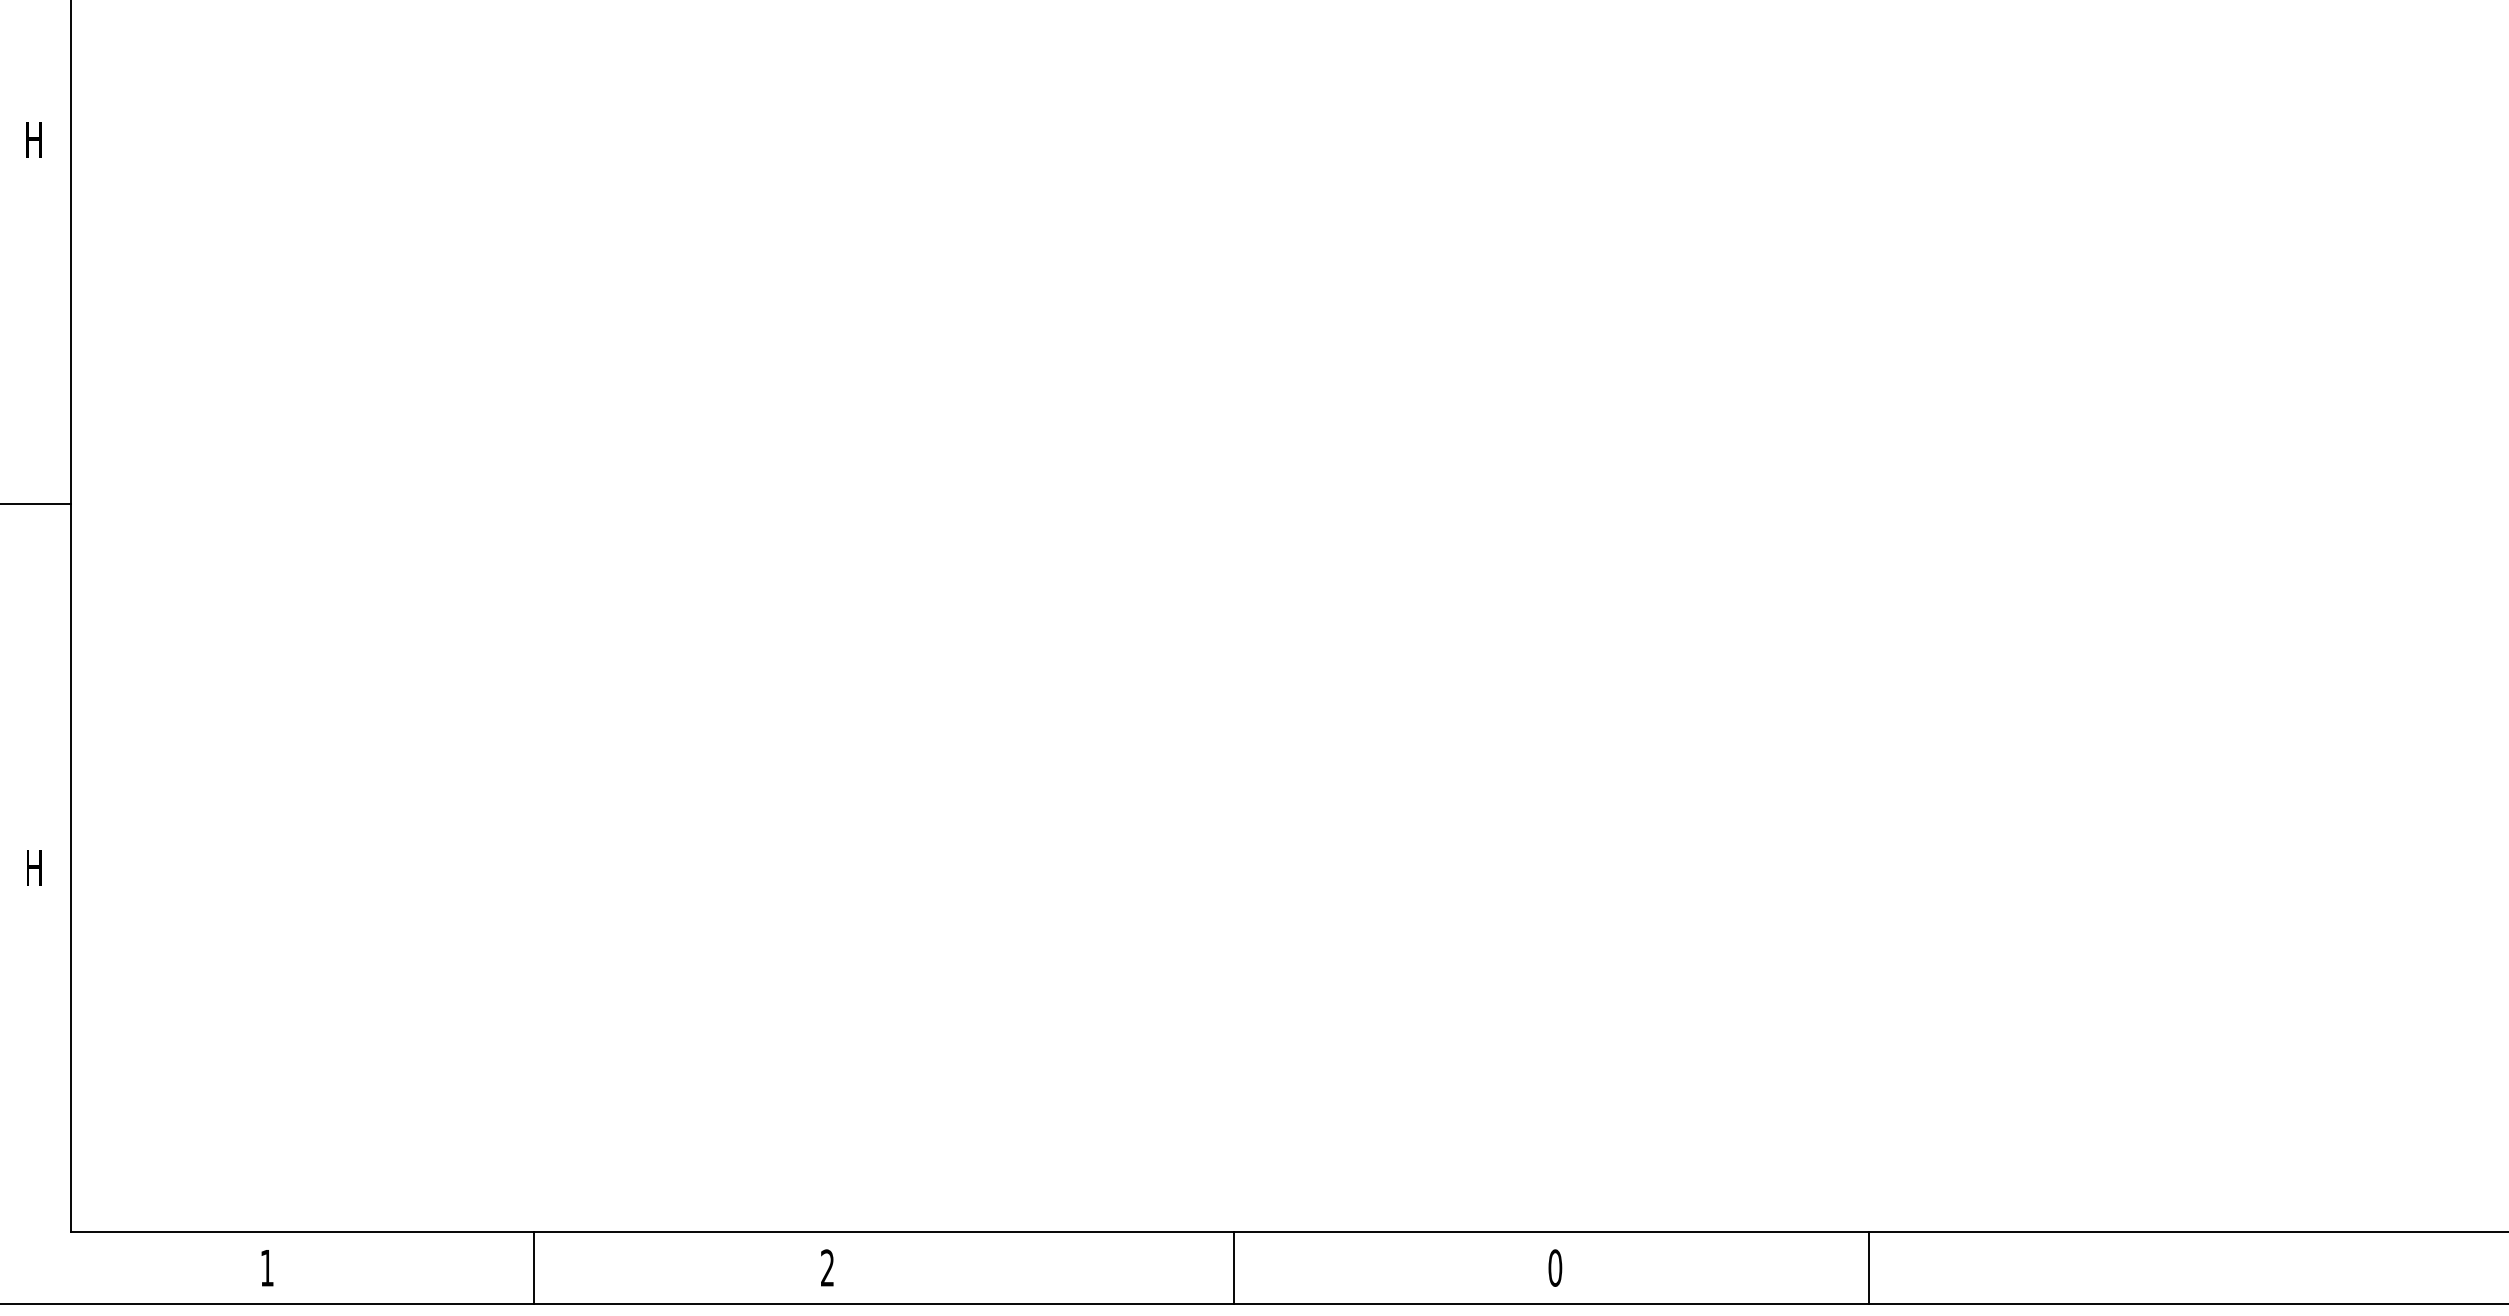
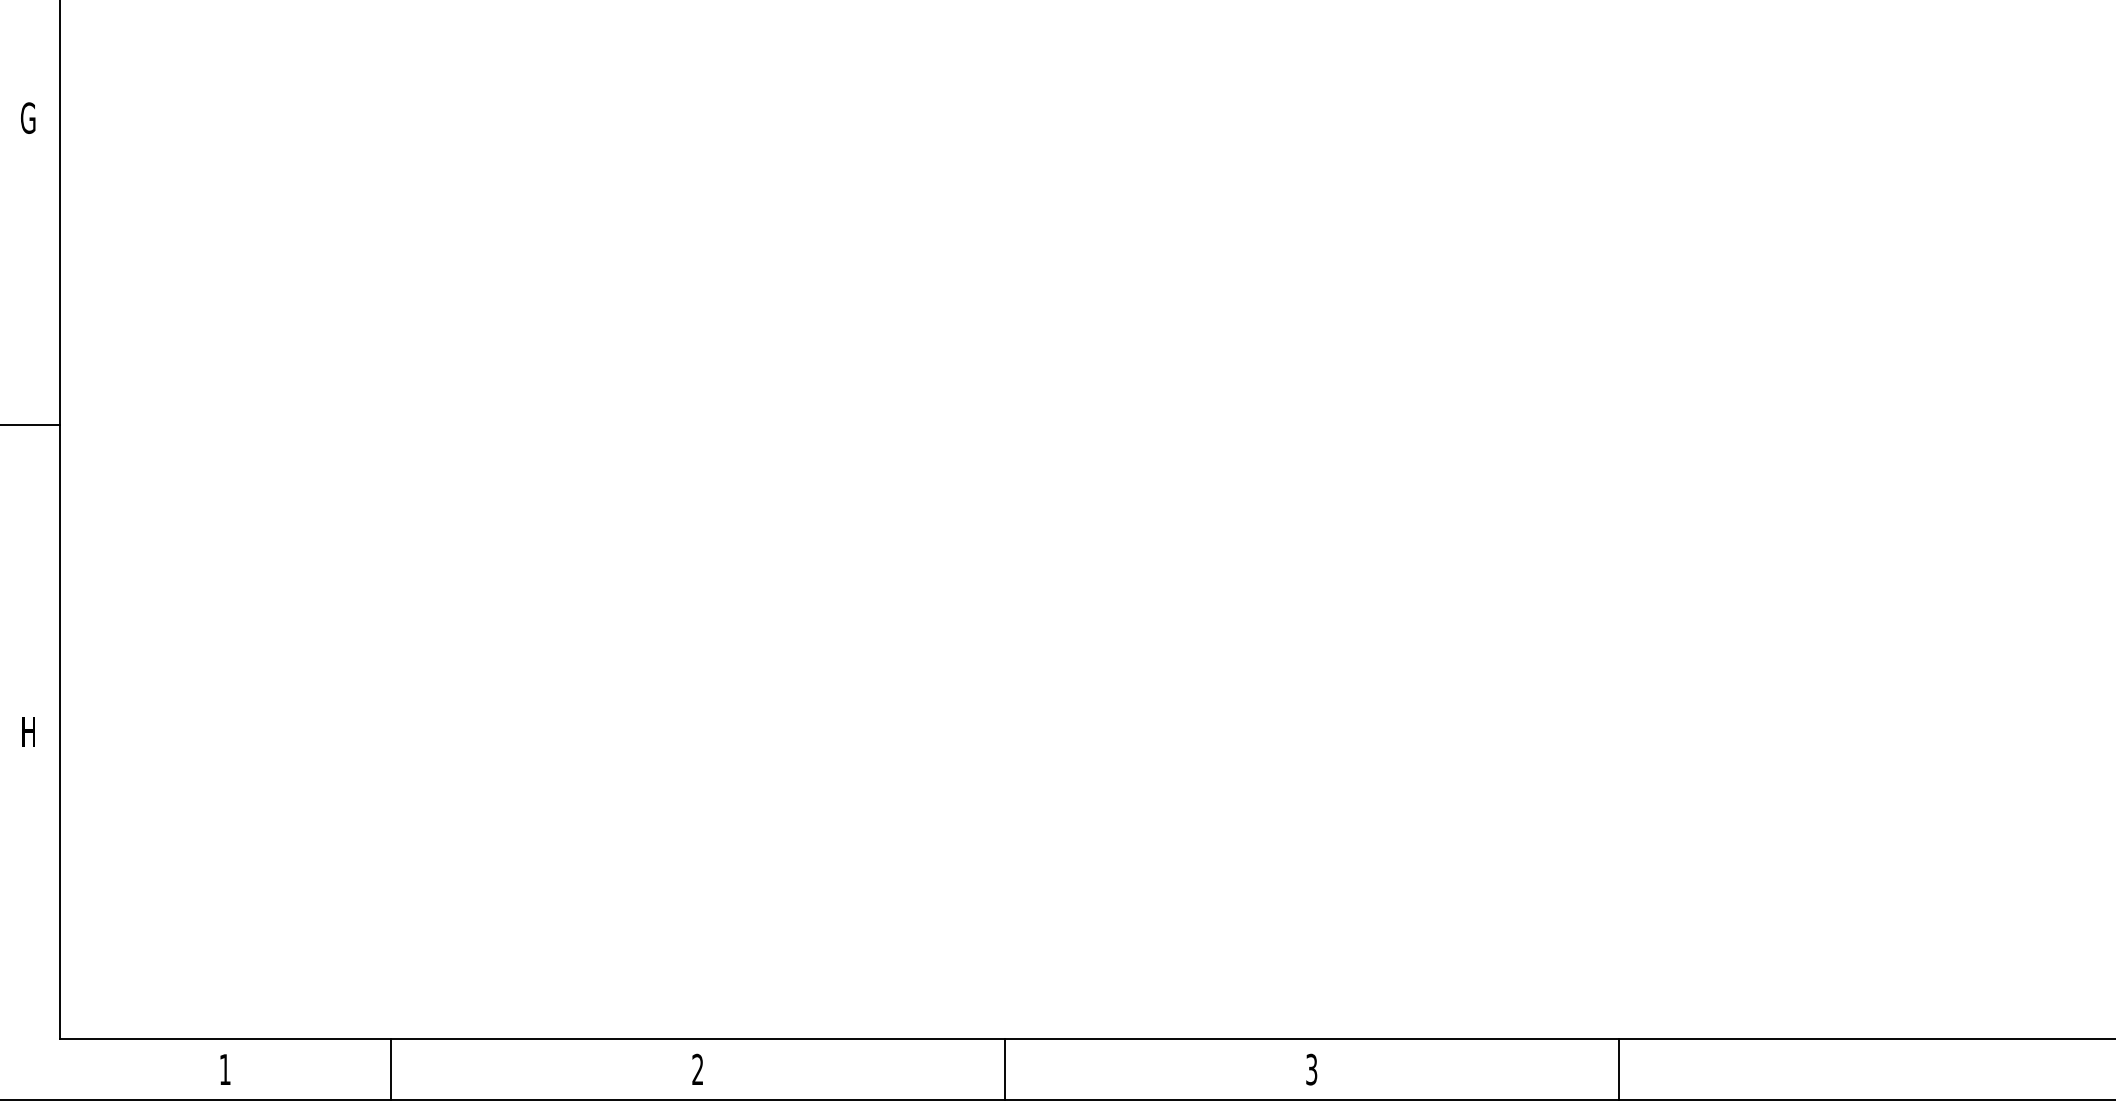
text: (34, 139) -> (28, 117), H -> G
line: (534, 1267) -> (391, 1069), moved
line: (1234, 1267) -> (1005, 1069), moved
text: (1555, 1267) -> (1311, 1069), 0 -> 3
line: (1867, 1267) -> (1618, 1069), moved

